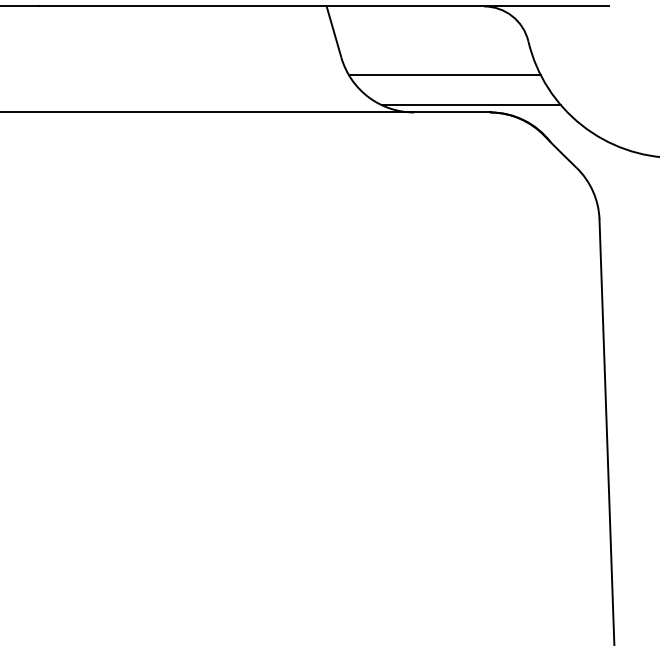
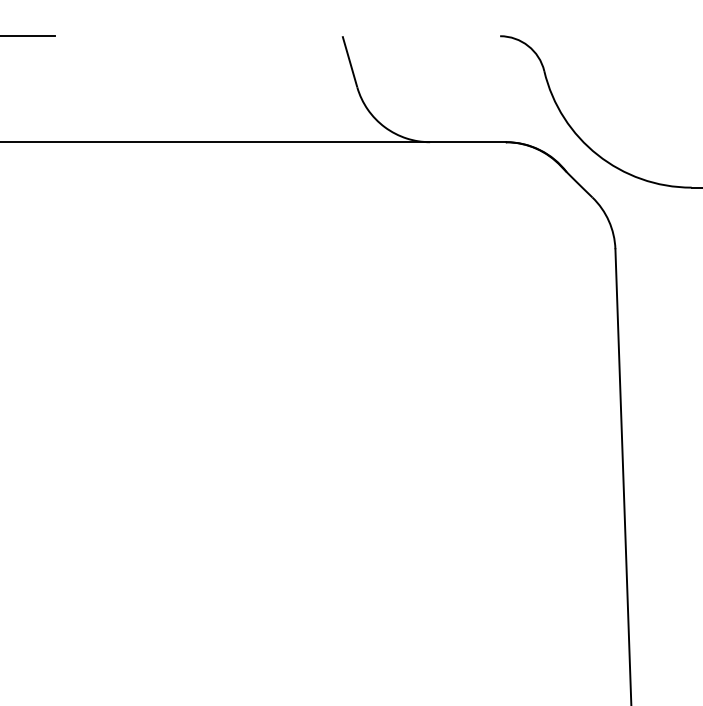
line: (324, 6) -> (340, 36), removed
line: (444, 74) -> (460, 104), removed
line: (470, 105) -> (486, 135), removed

